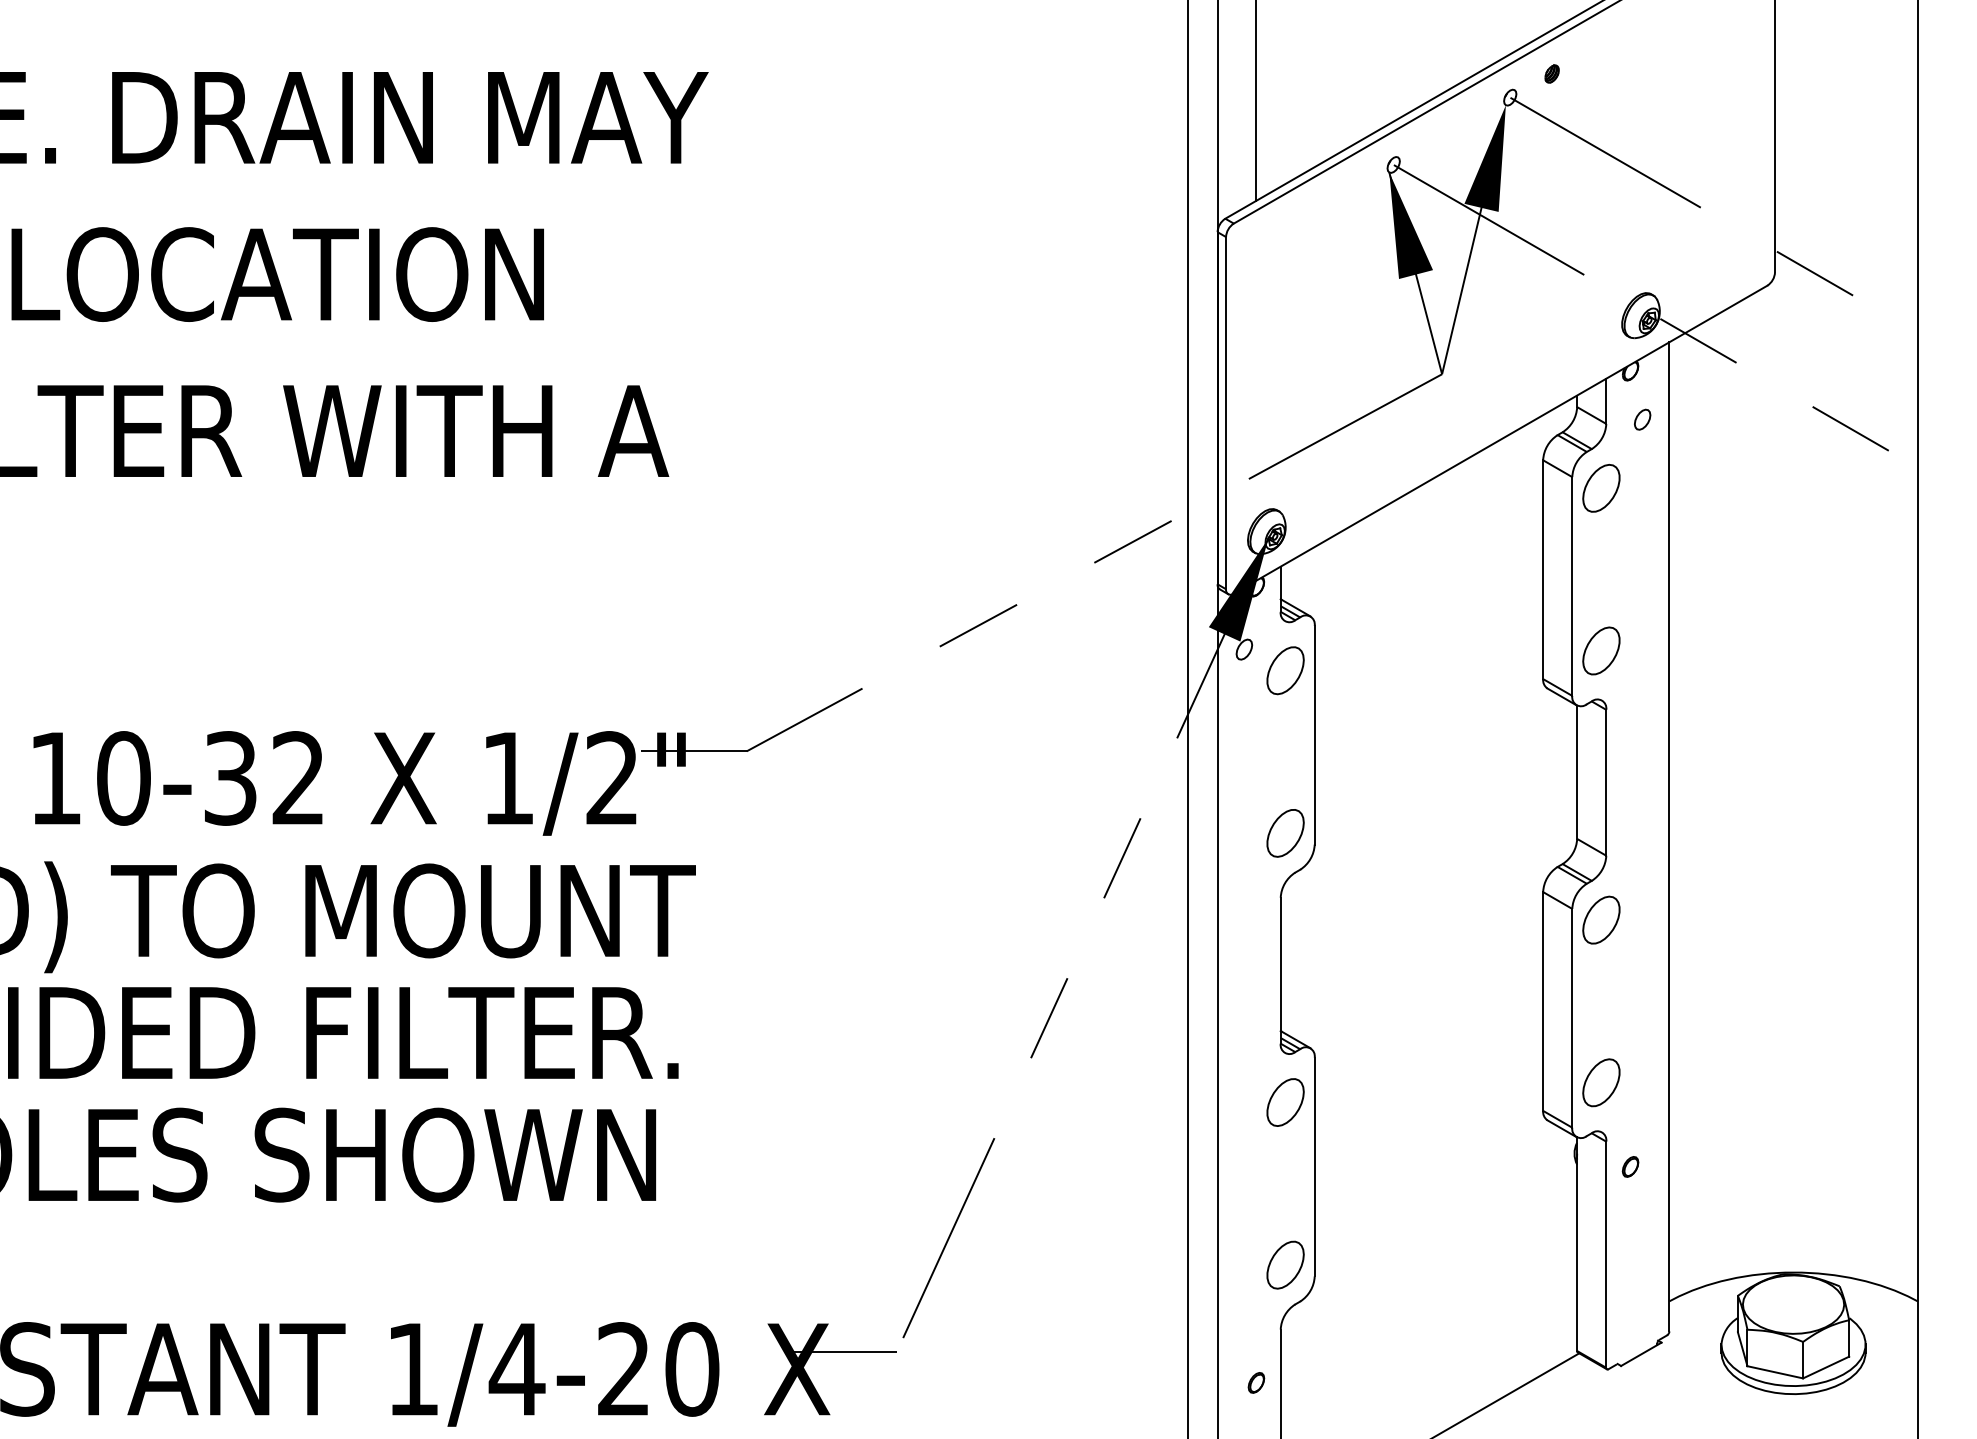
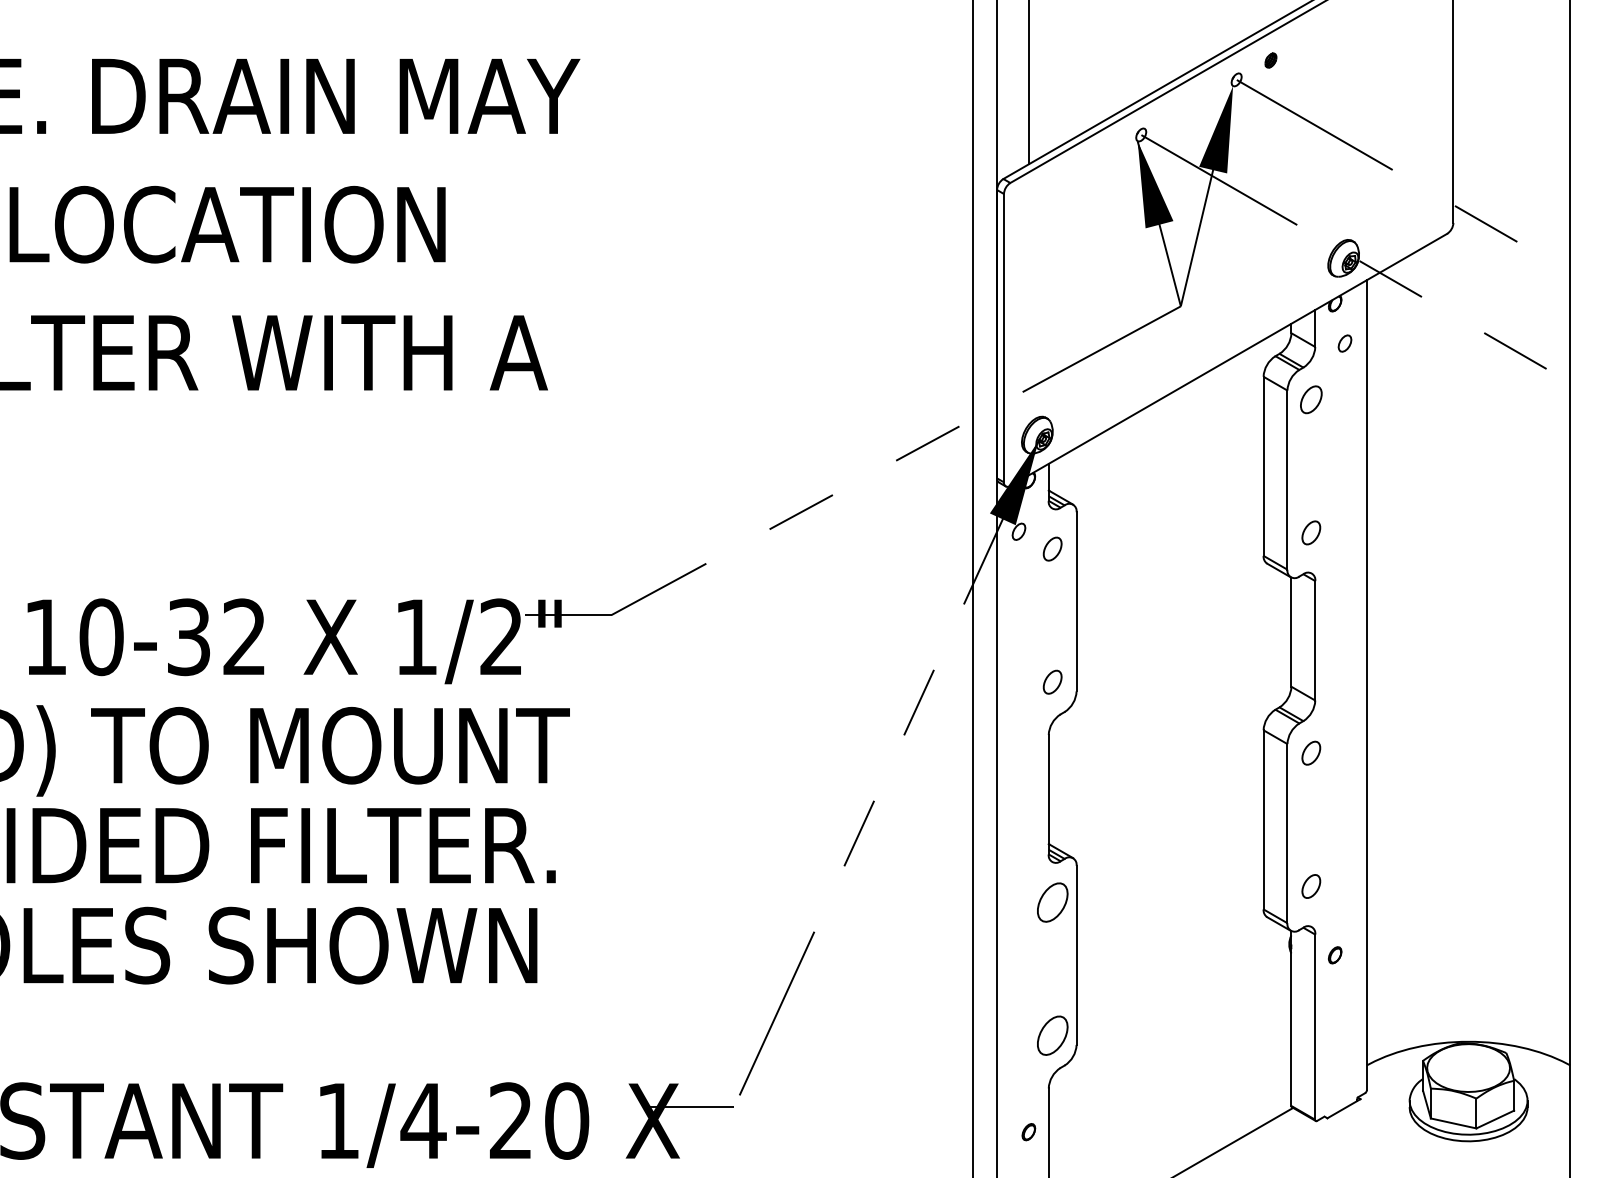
part: (1601, 488) -> (1311, 399), size x0.7
part: (1601, 650) -> (1311, 532), size x0.6
part: (1285, 670) -> (1052, 548), size x0.6
part: (1285, 833) -> (1052, 682), size x0.6
part: (1601, 919) -> (1311, 752), size x0.6
part: (1601, 1082) -> (1311, 886), size x0.6

